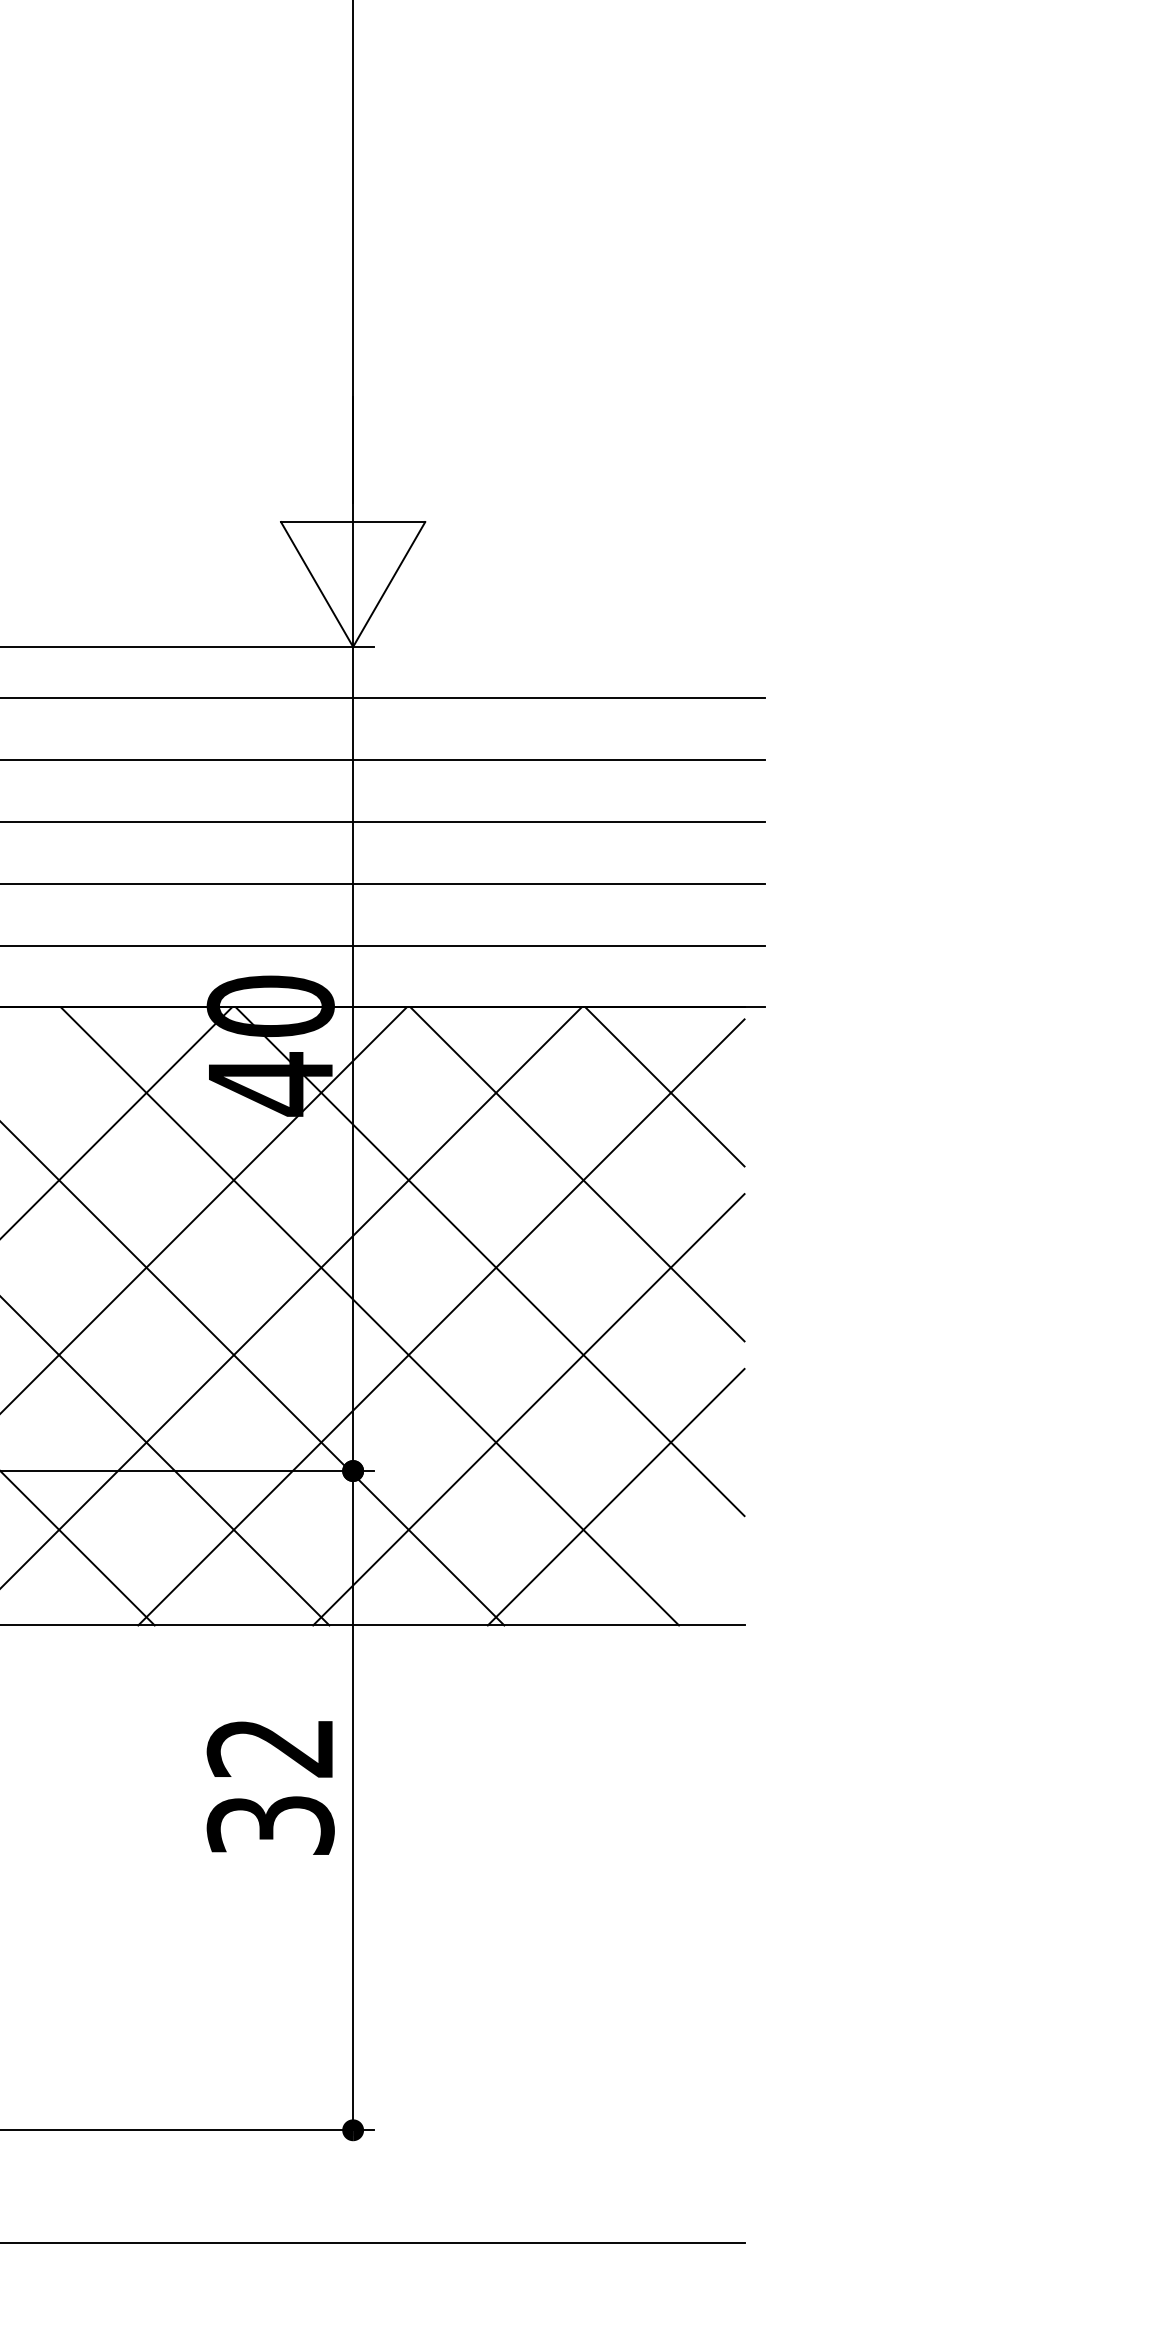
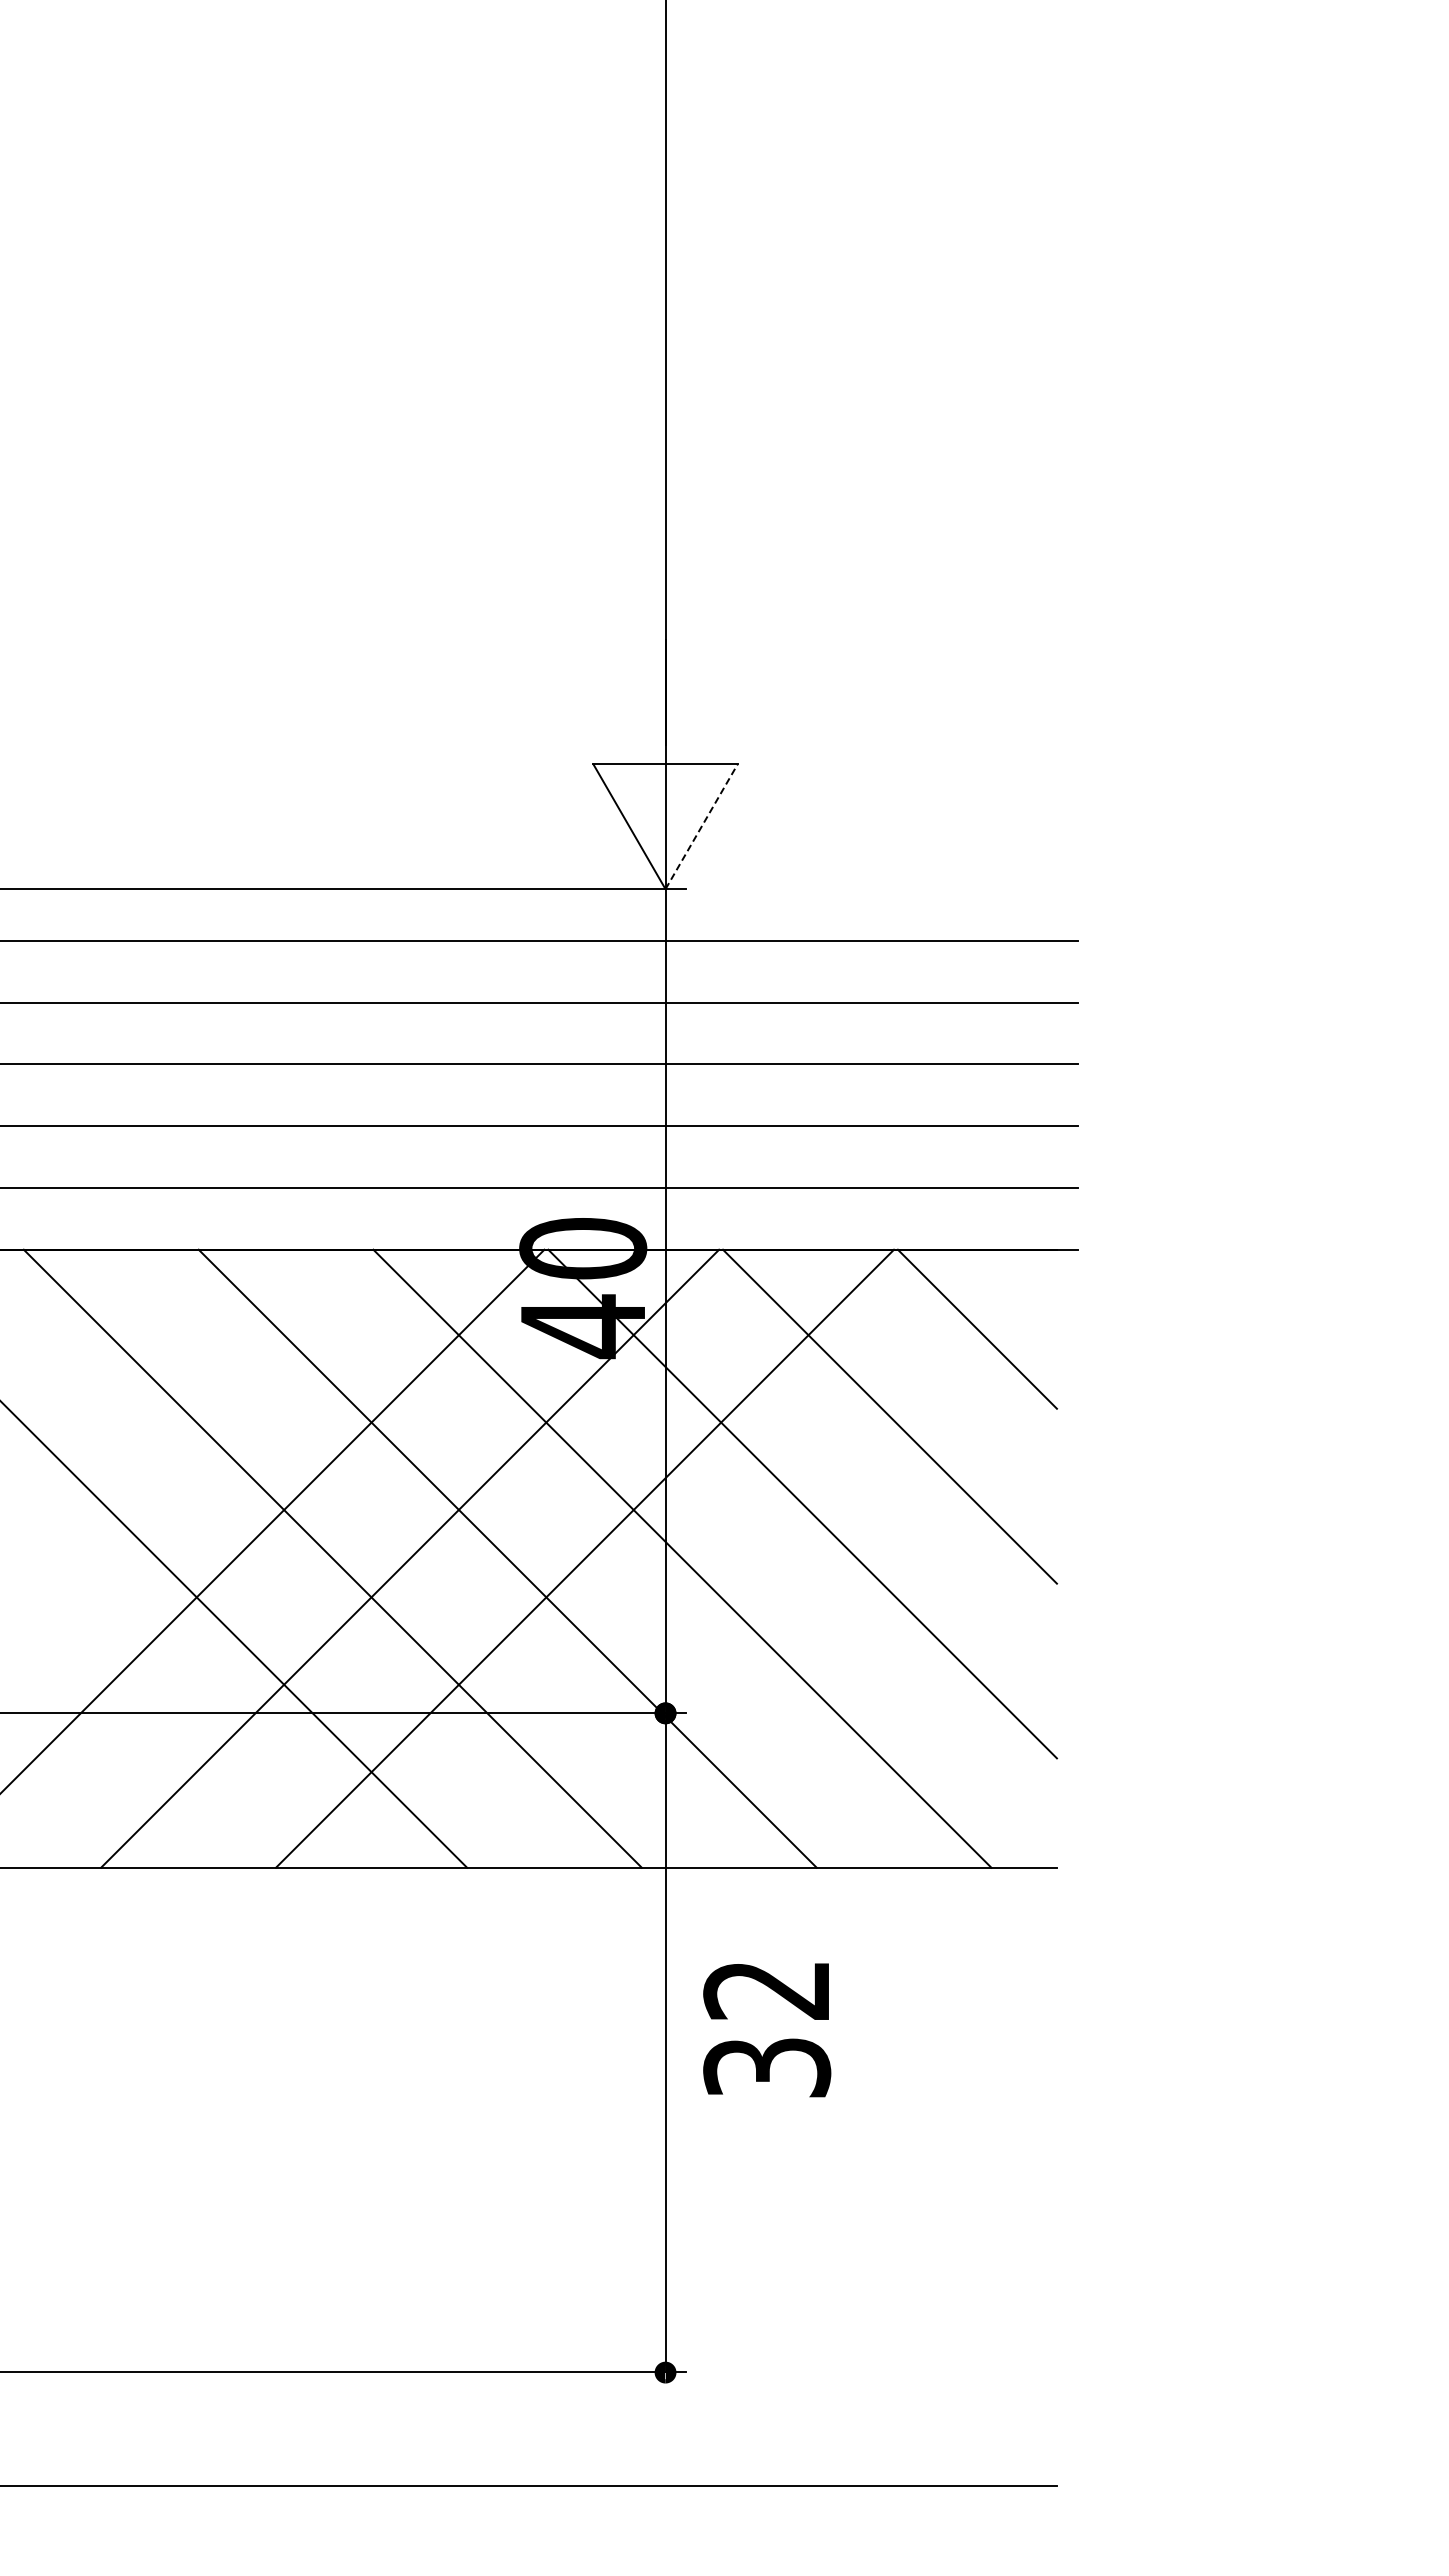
line: (389, 584) -> (701, 826), solid -> dashed
line: (441, 1322) -> (753, 1564), removed
line: (528, 1409) -> (840, 1651), removed
line: (616, 1497) -> (928, 1739), removed
text: (271, 1788) -> (767, 2030), moved

